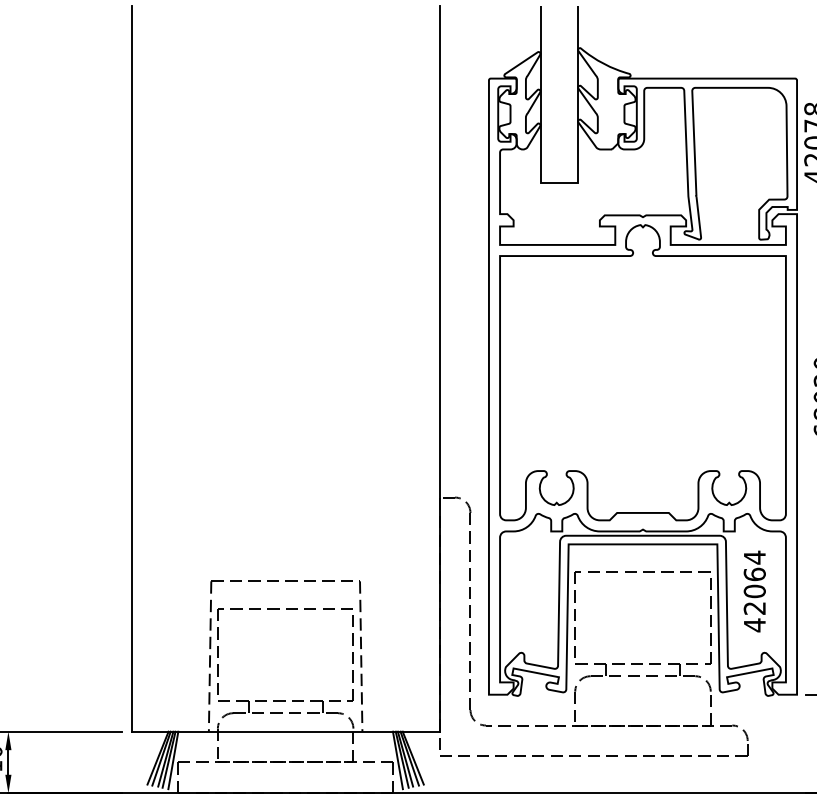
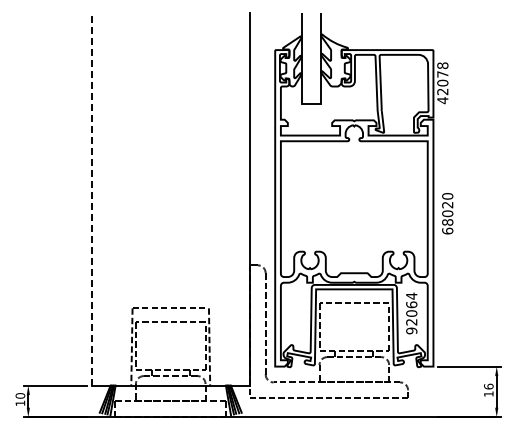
line: (131, 367) -> (91, 198), solid -> dashed
text: (754, 624) -> (411, 330), 42064 -> 92064

